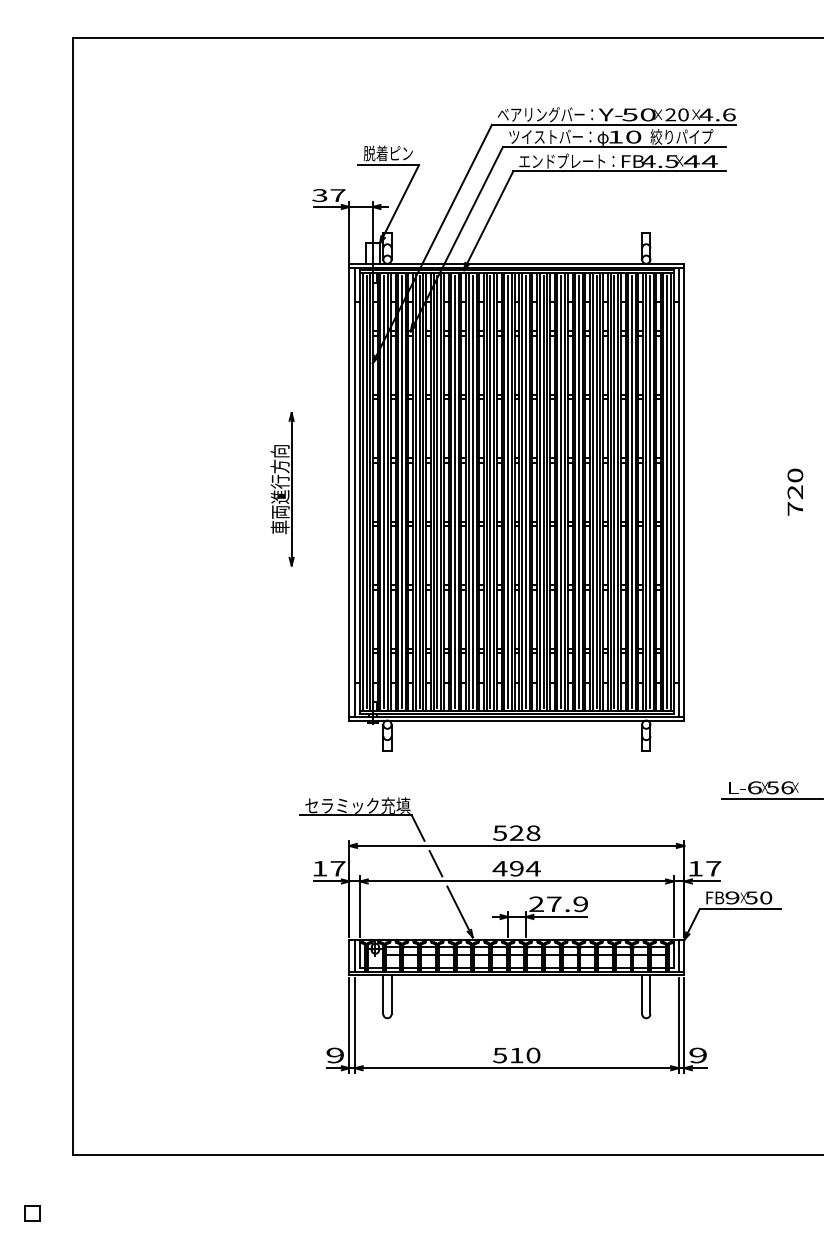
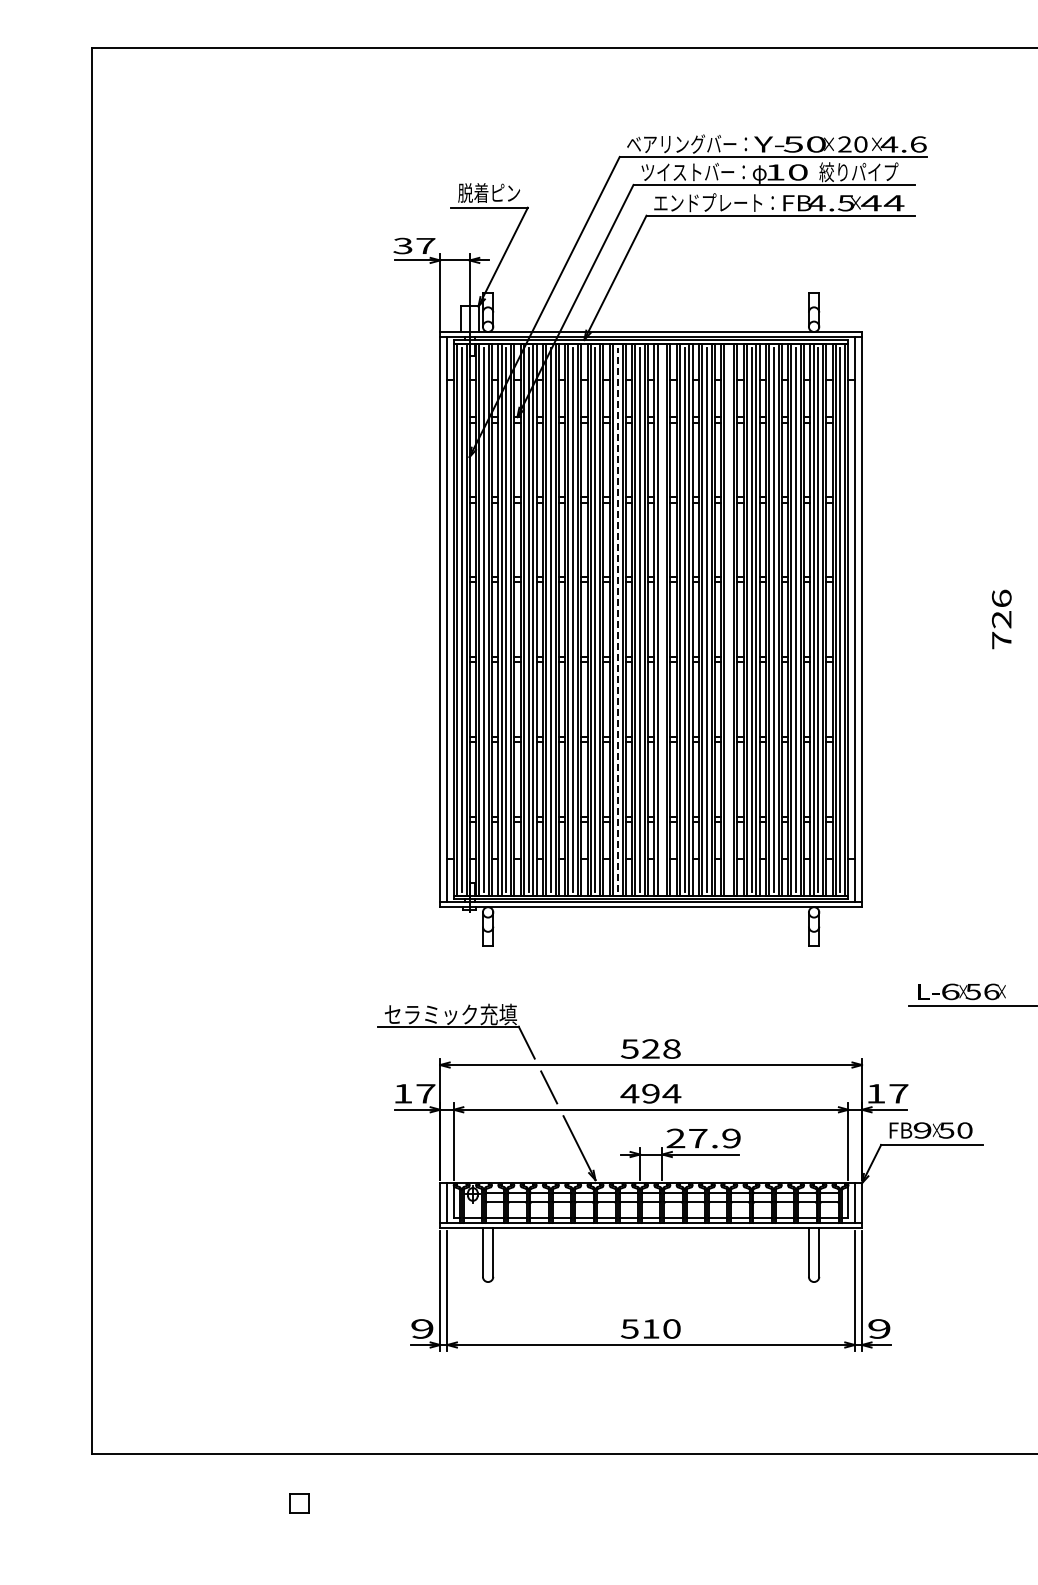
text: (795, 475) -> (1001, 598), 720 -> 726
part: (282, 488) -> (355, 615), removed
line: (490, 492) -> (617, 619), solid -> dashed
line: (525, 492) -> (662, 619), removed
line: (579, 492) -> (729, 619), removed
part: (32, 1213) -> (299, 1503), moved

